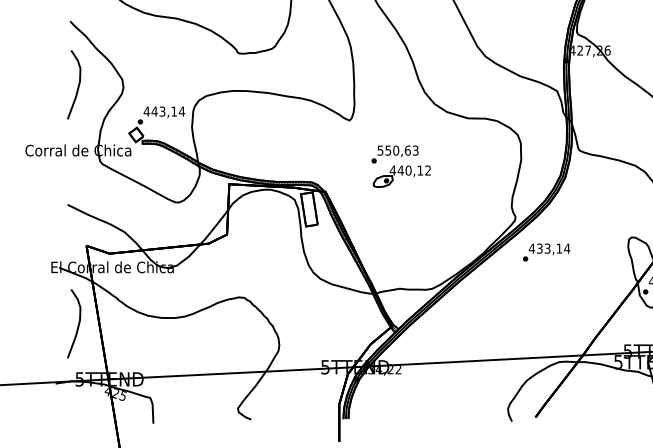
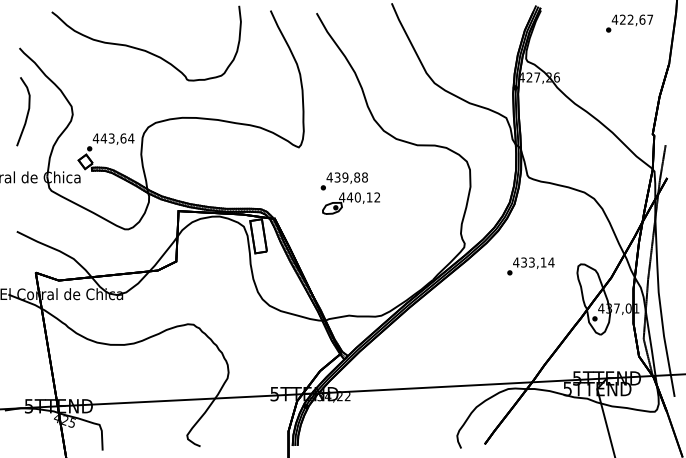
text: (174, 111) -> (123, 138), 443,14 -> 443,64
text: (397, 150) -> (346, 177), 550,63 -> 439,88
text: (546, 252) -> (530, 266), moved
curve: (78, 323) -> (27, 350), removed

